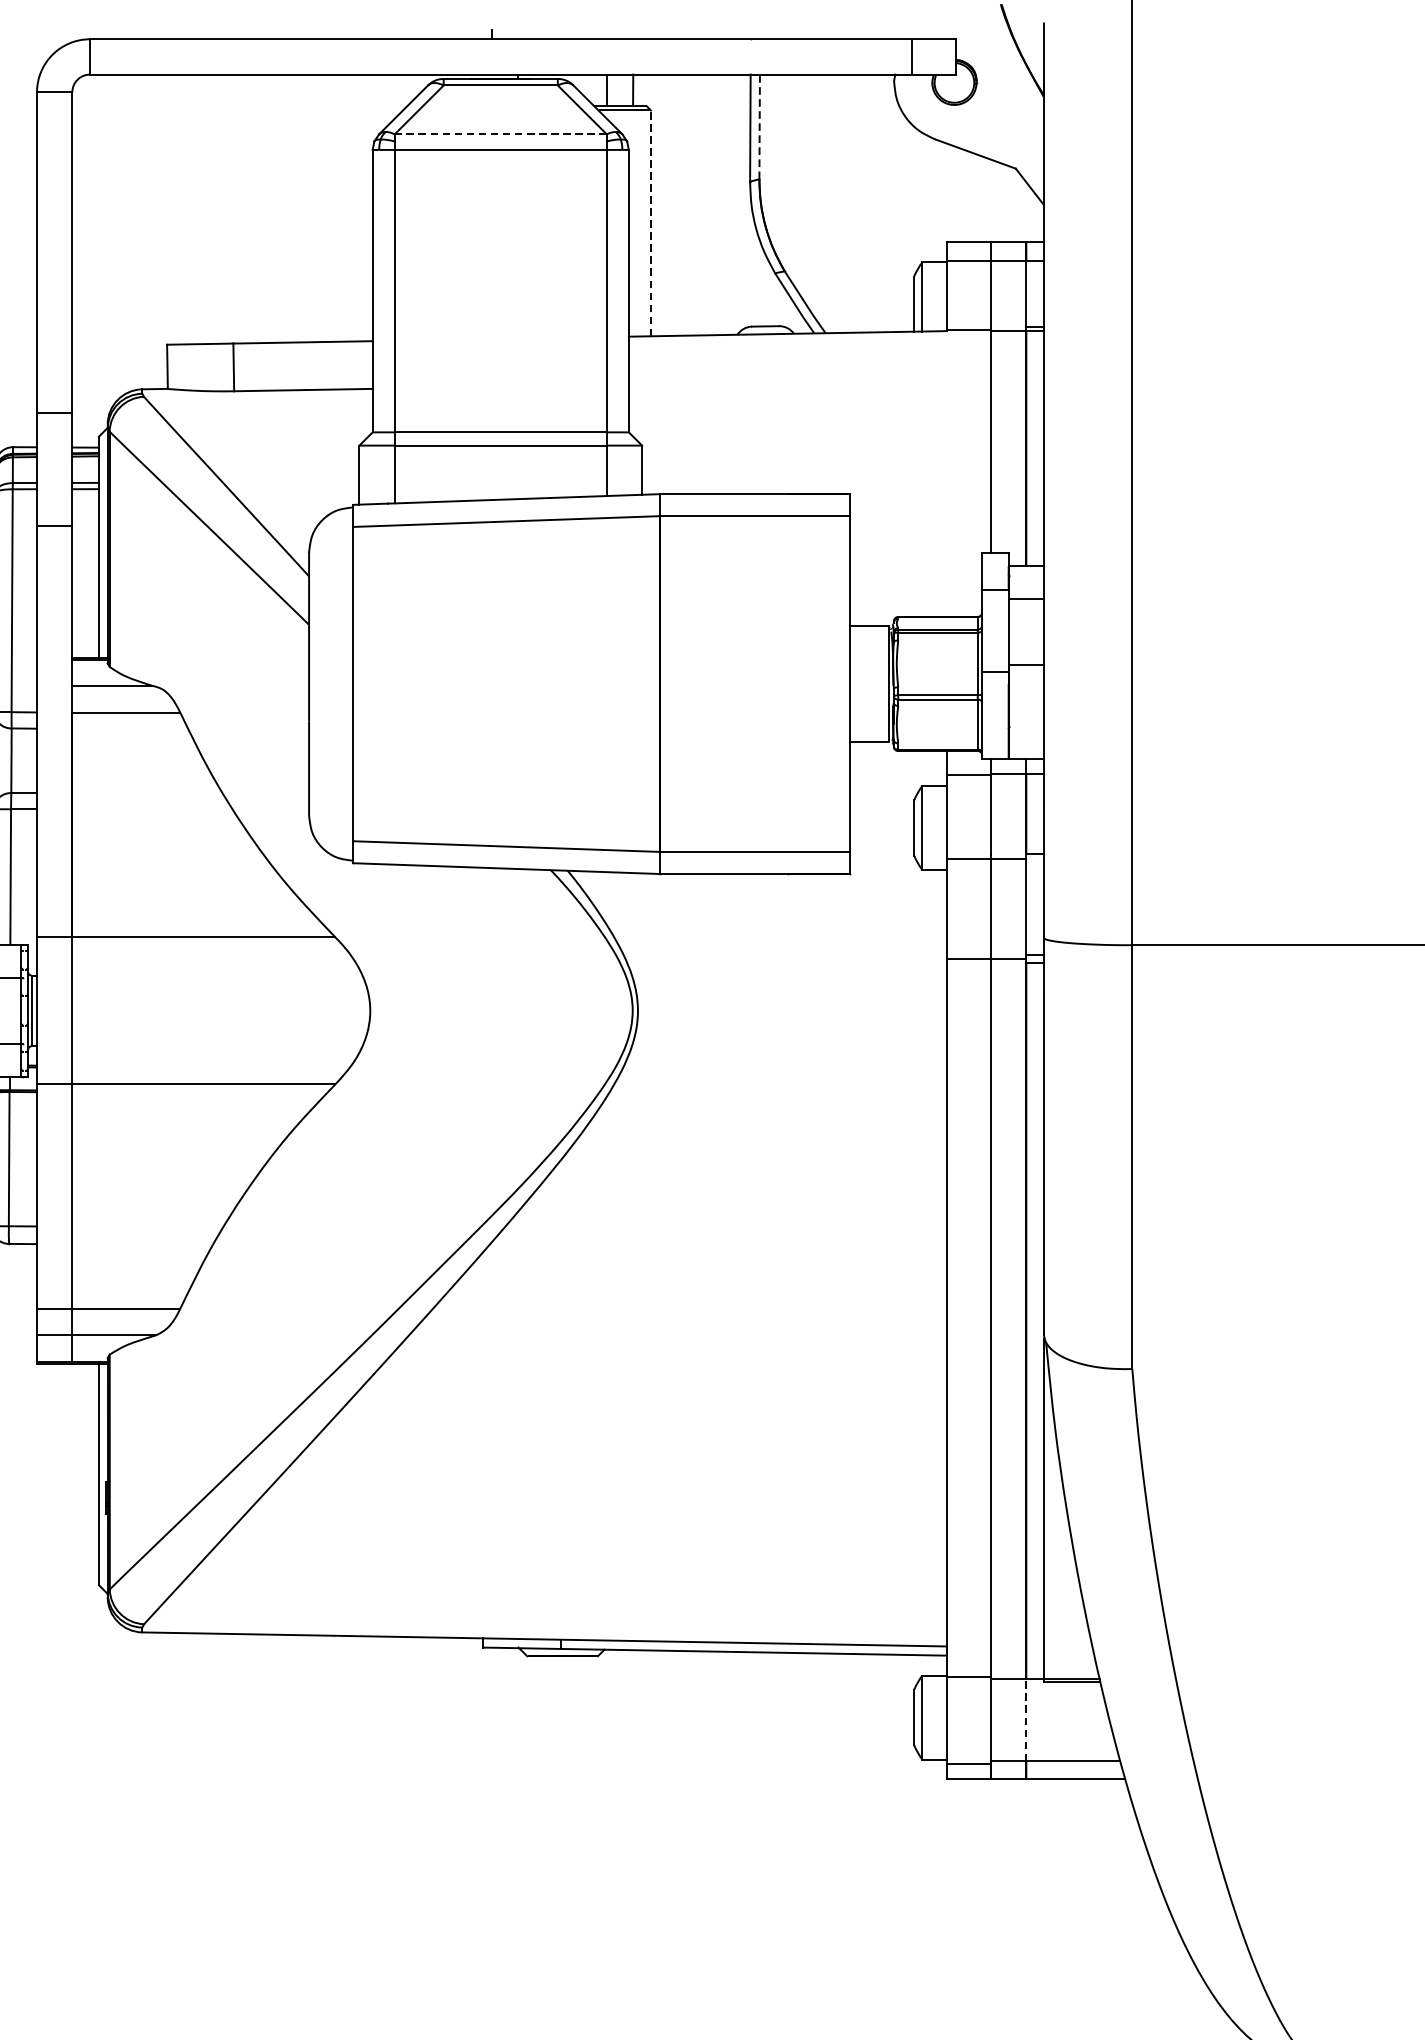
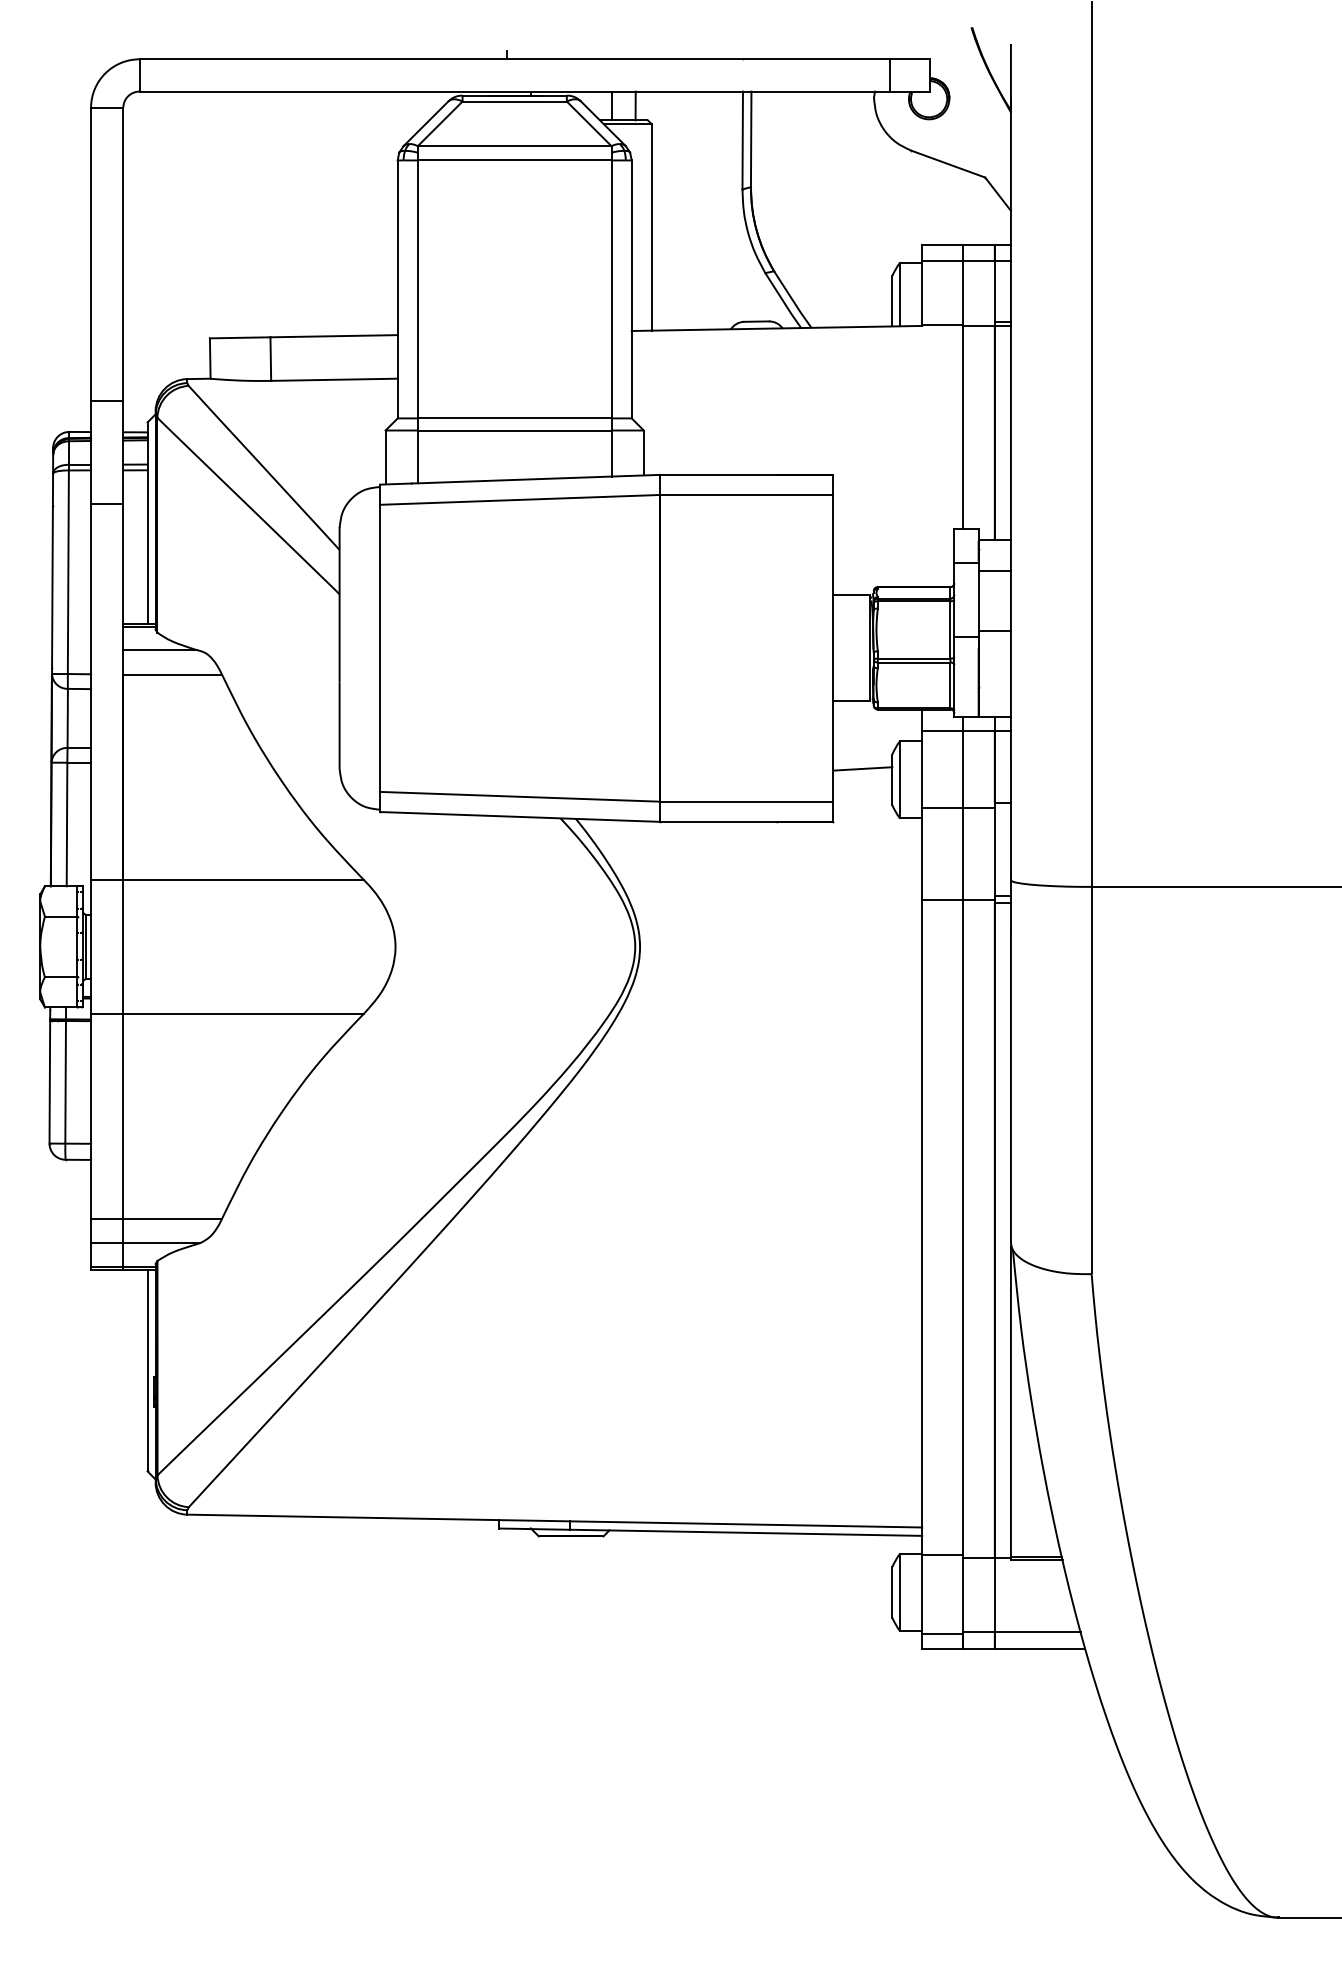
line: (759, 127) -> (751, 139), dashed -> solid
line: (500, 134) -> (514, 146), dashed -> solid
line: (650, 223) -> (651, 227), dashed -> solid
line: (881, 815) -> (862, 768), added
line: (1026, 1719) -> (994, 1594), dashed -> solid

